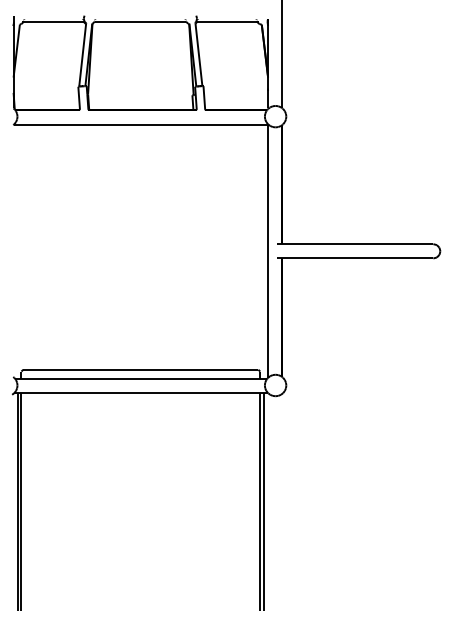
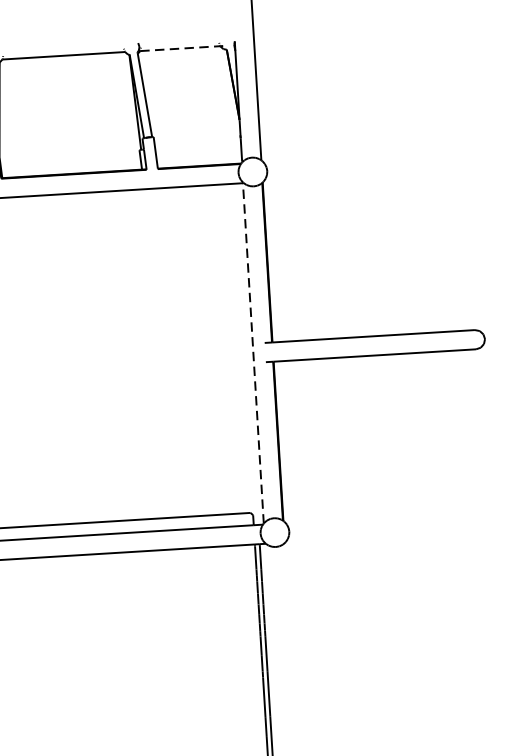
line: (227, 21) -> (180, 48), solid -> dashed
line: (267, 251) -> (253, 353), solid -> dashed

